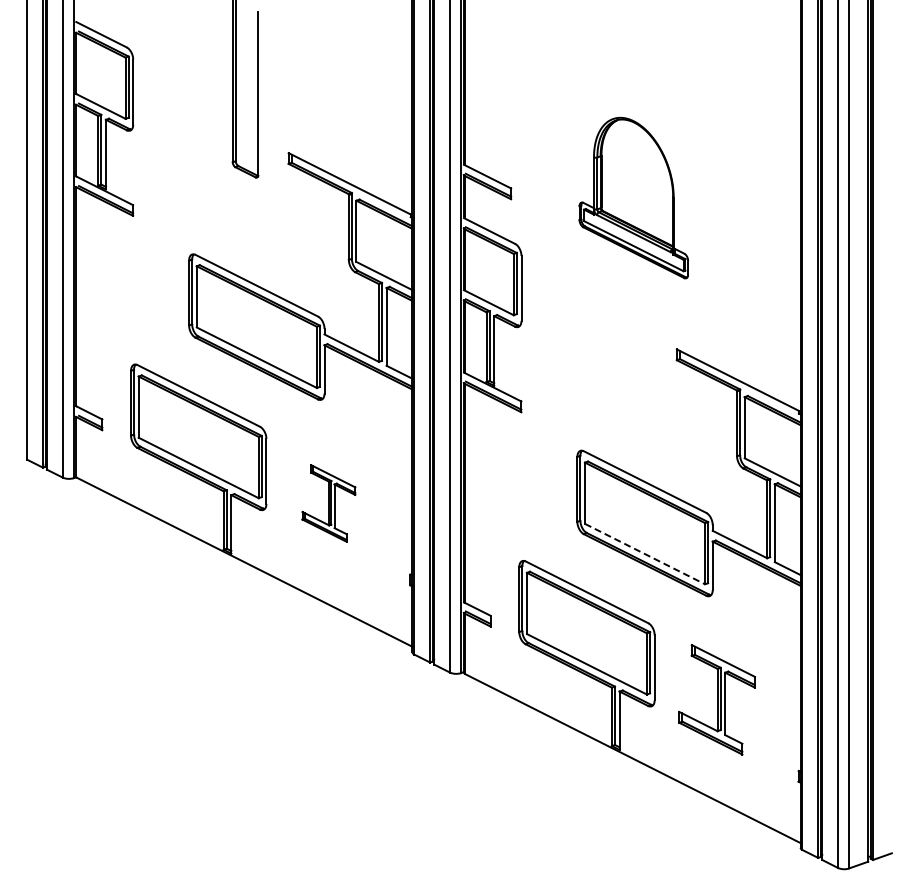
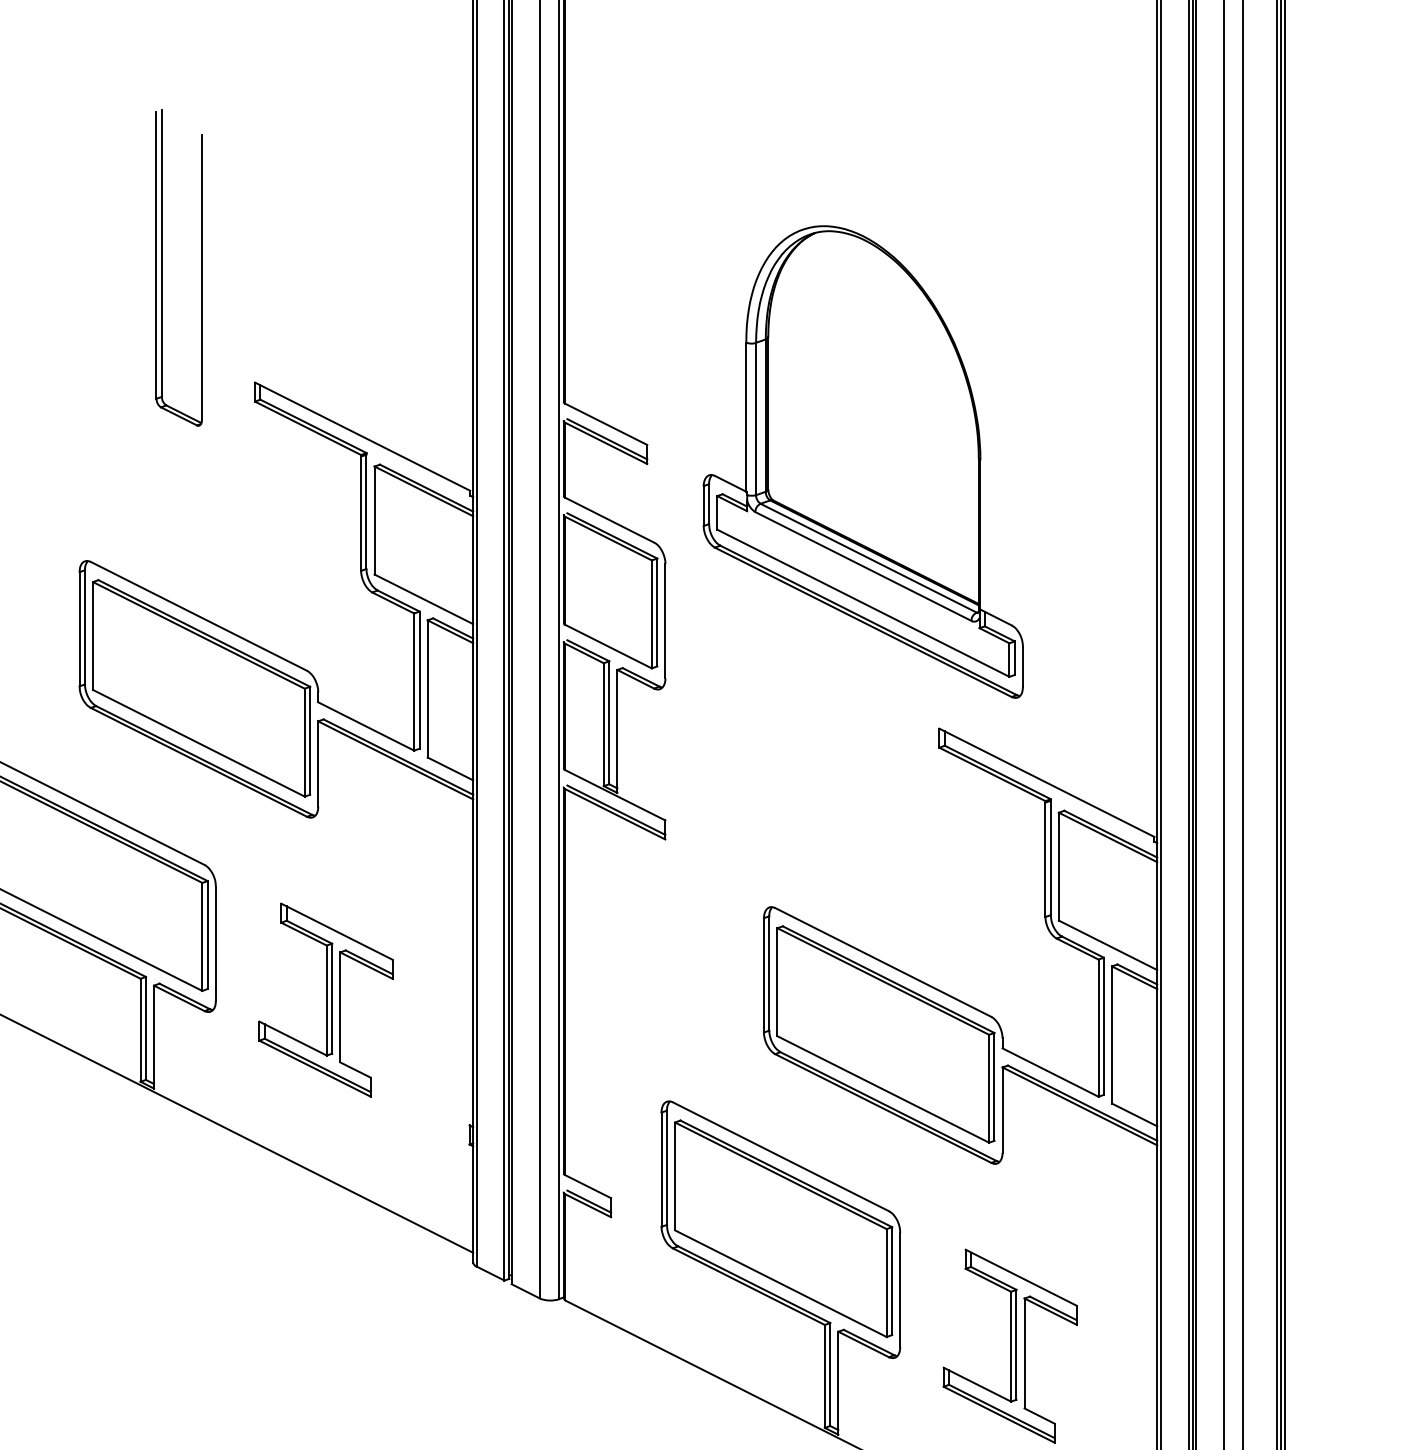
part: (633, 197) -> (862, 460), size x1.67
part: (328, 503) -> (325, 1000), size x1.43
line: (645, 554) -> (884, 1090), dashed -> solid

